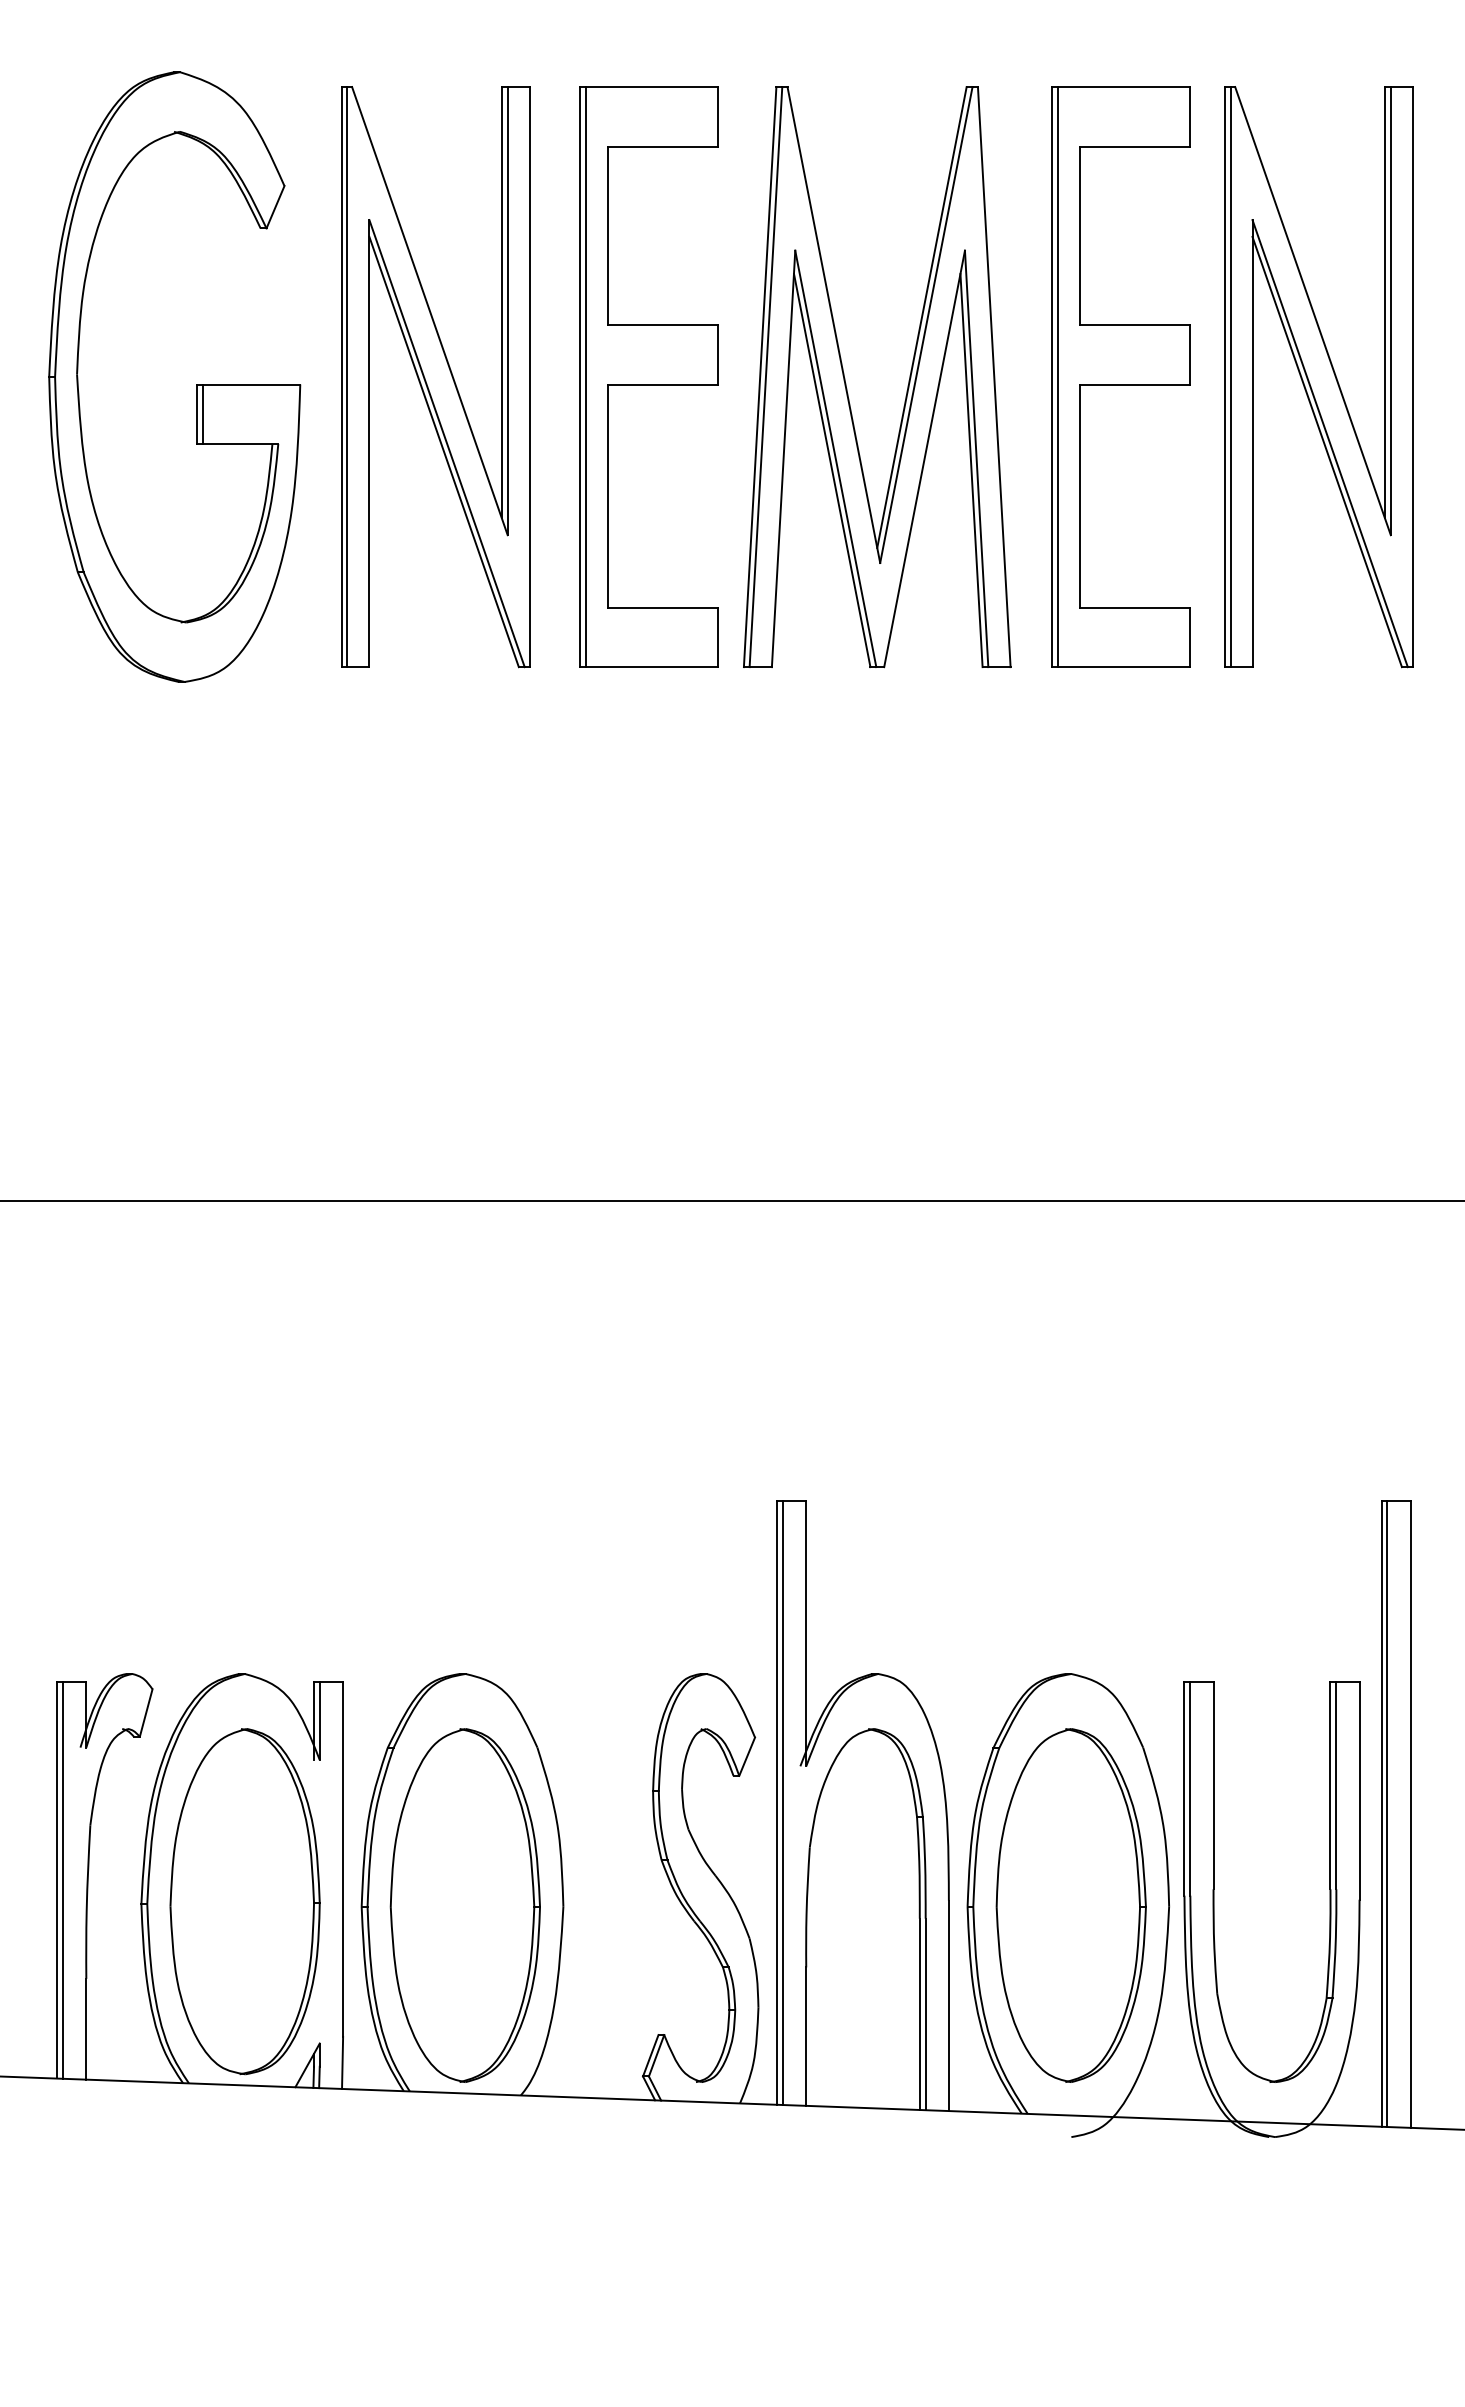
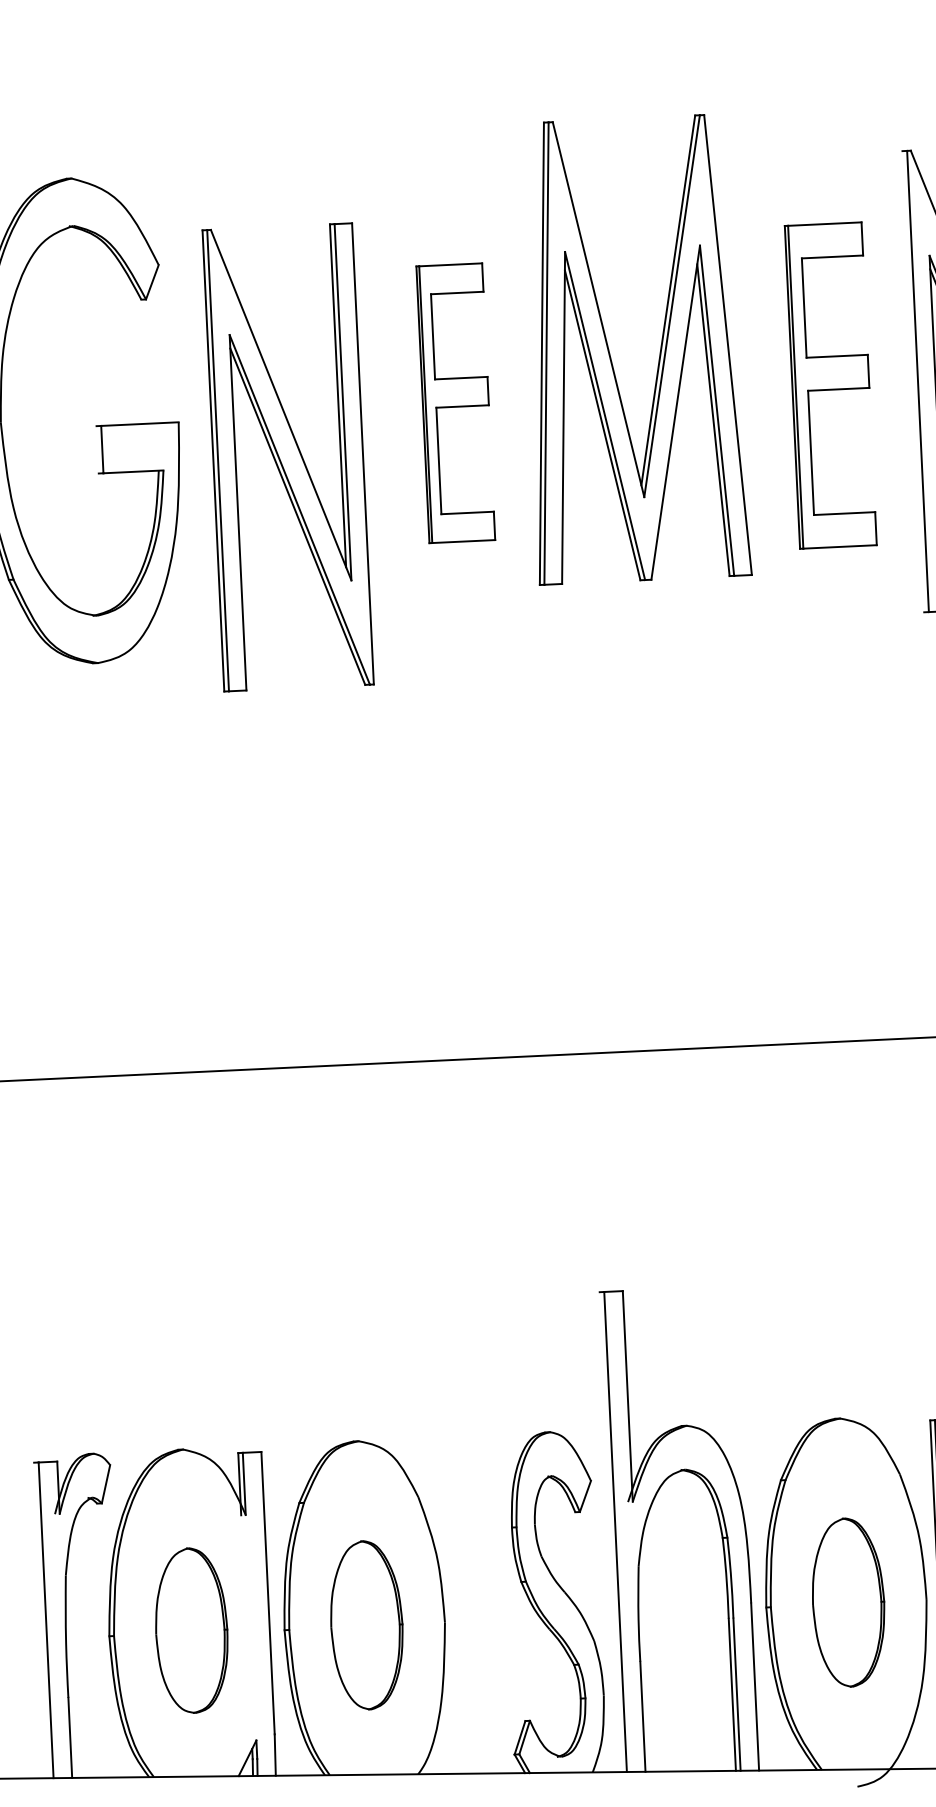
part: (648, 376) -> (455, 402), size x0.6
part: (1120, 376) -> (830, 385), size x0.7
part: (435, 377) -> (288, 457), moved
line: (1224, 377) -> (913, 382), removed
part: (907, 385) -> (659, 354), moved
line: (196, 414) -> (97, 450), removed
line: (777, 1802) -> (611, 1531), removed
line: (57, 1879) -> (41, 1619), removed
part: (244, 1901) -> (191, 1630), size x0.6
part: (464, 1905) -> (366, 1625), size x0.6
part: (1070, 1905) -> (848, 1602), size x0.6

